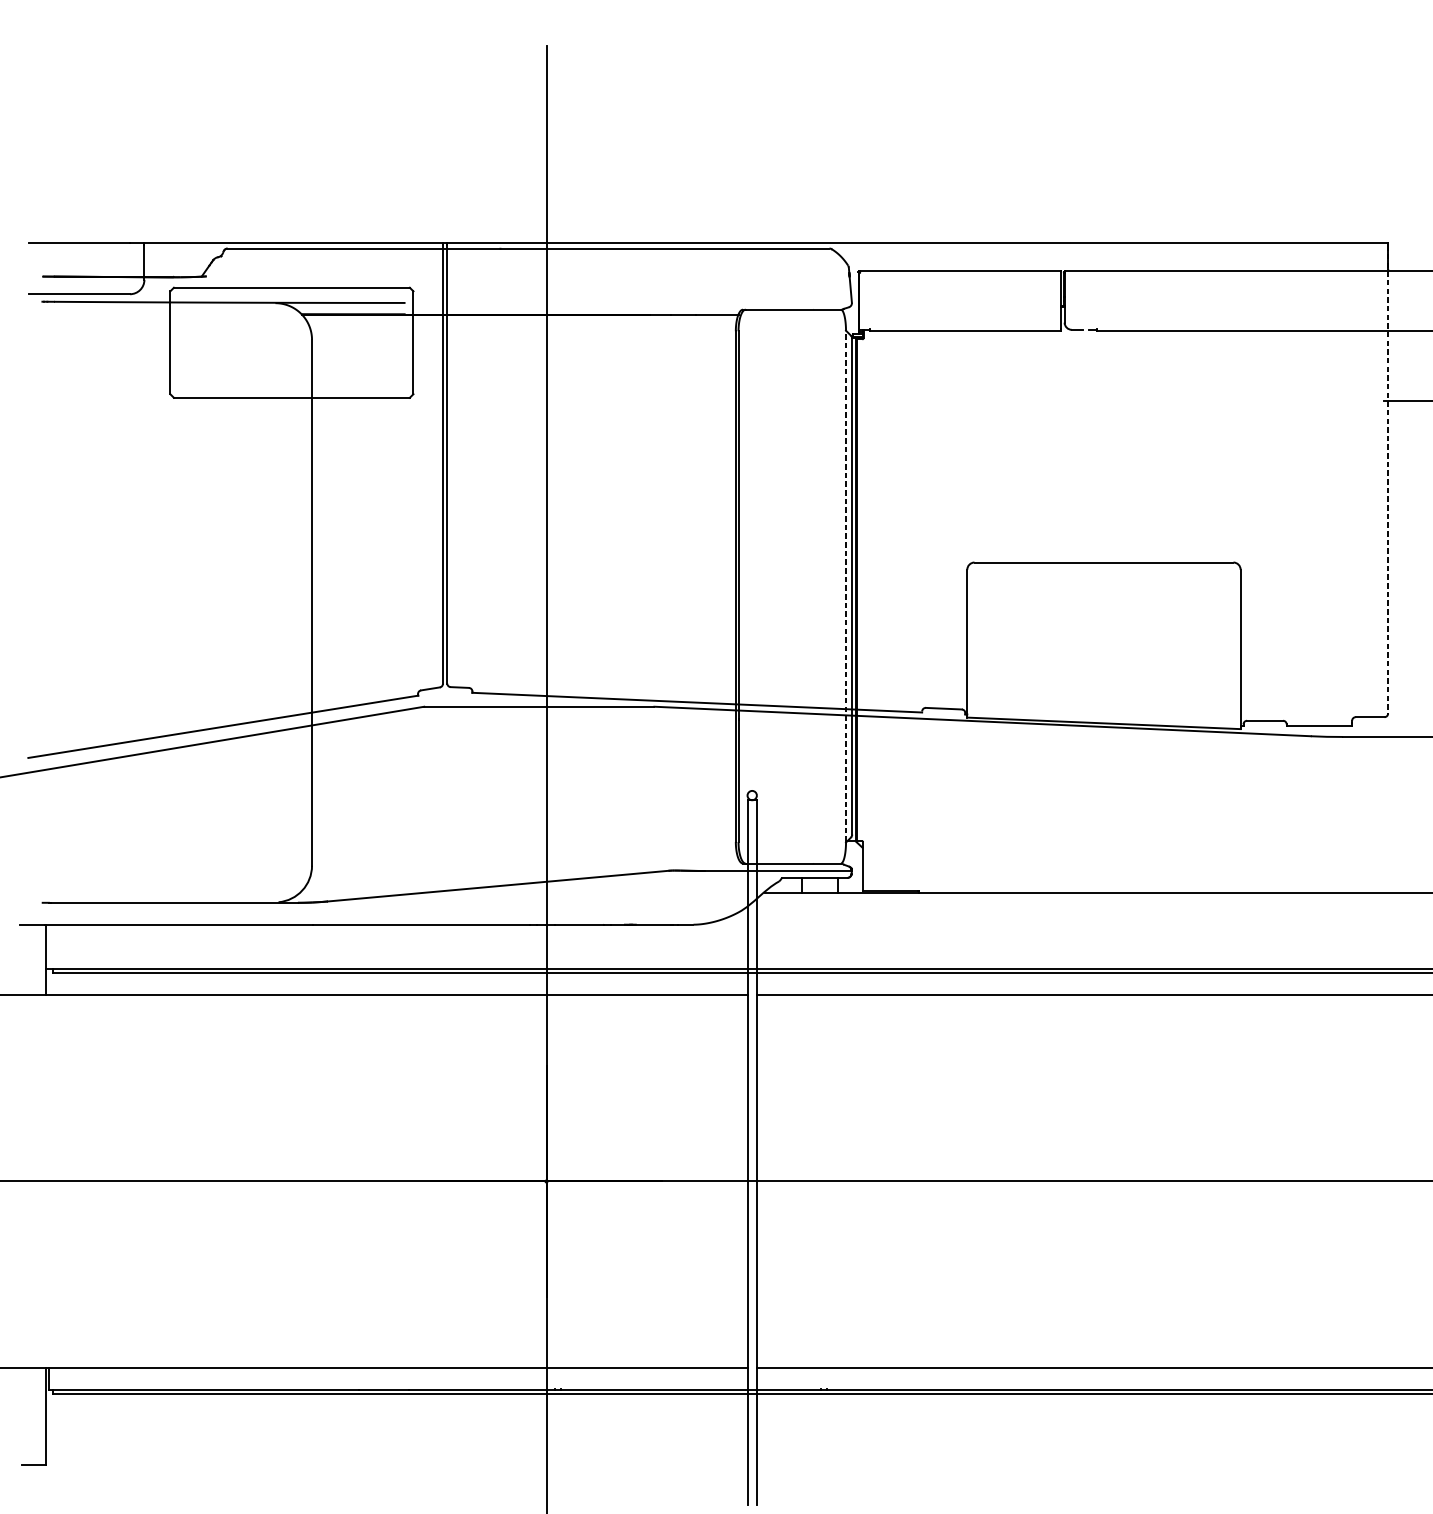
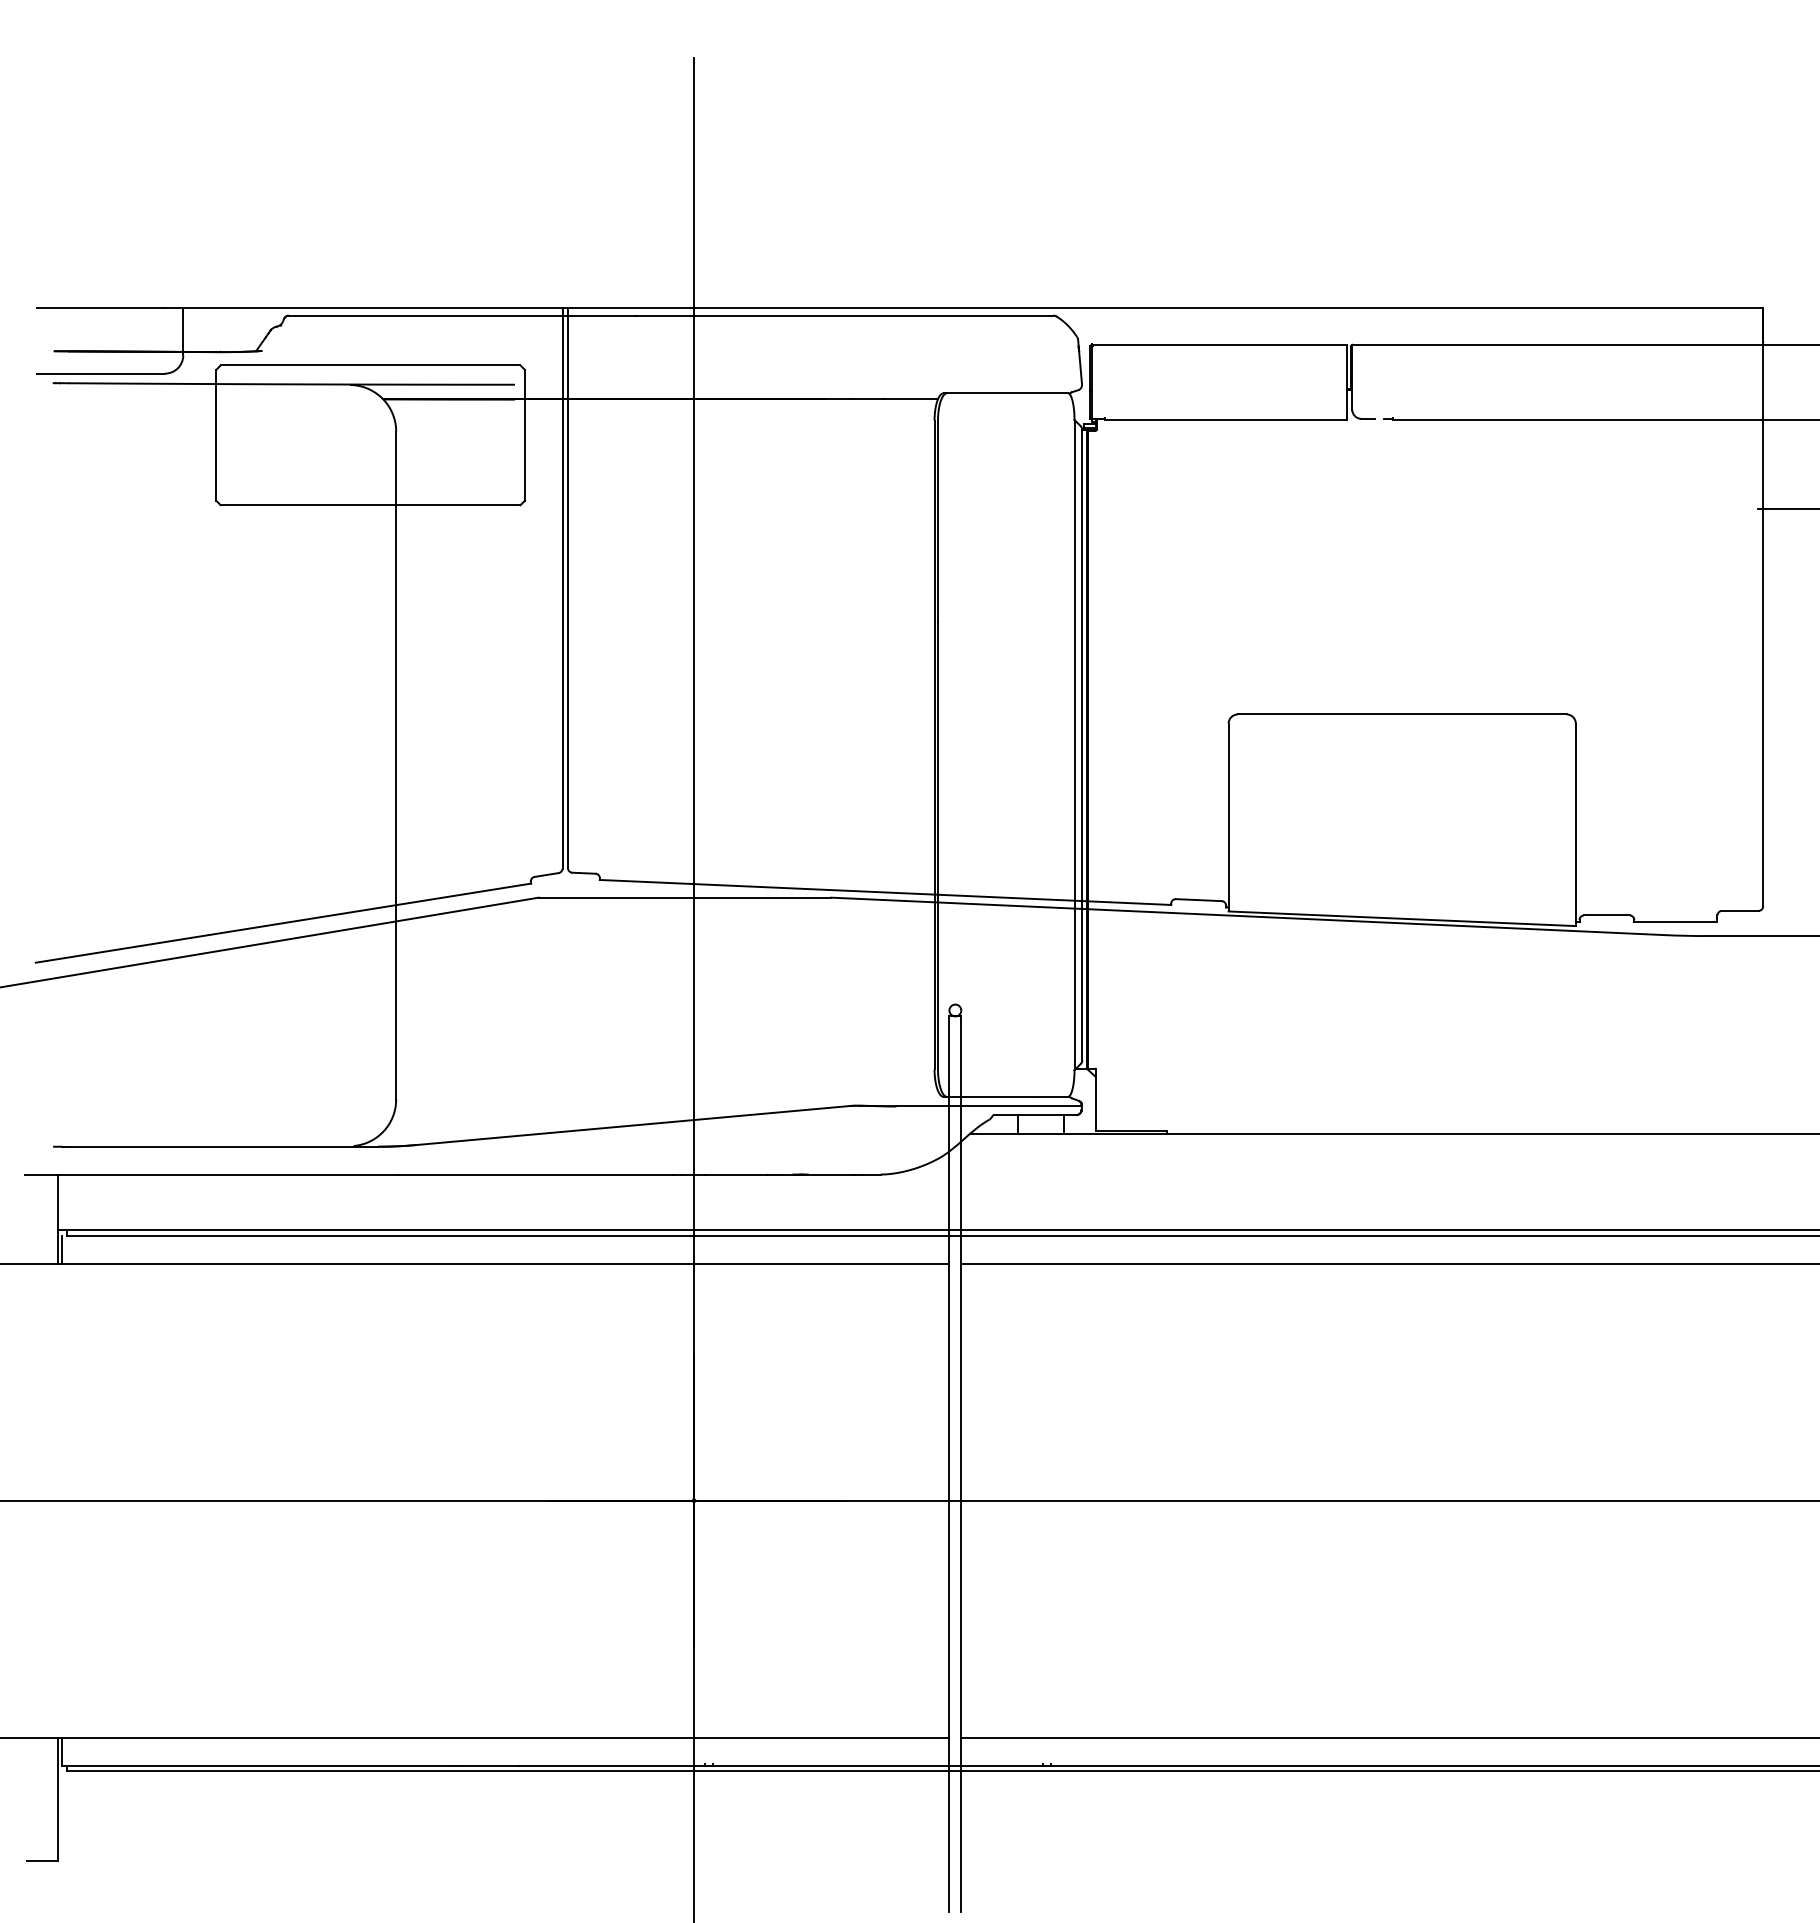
line: (1388, 479) -> (1763, 609), dashed -> solid
line: (845, 586) -> (1074, 744), dashed -> solid
line: (49, 983) -> (62, 1249), added

